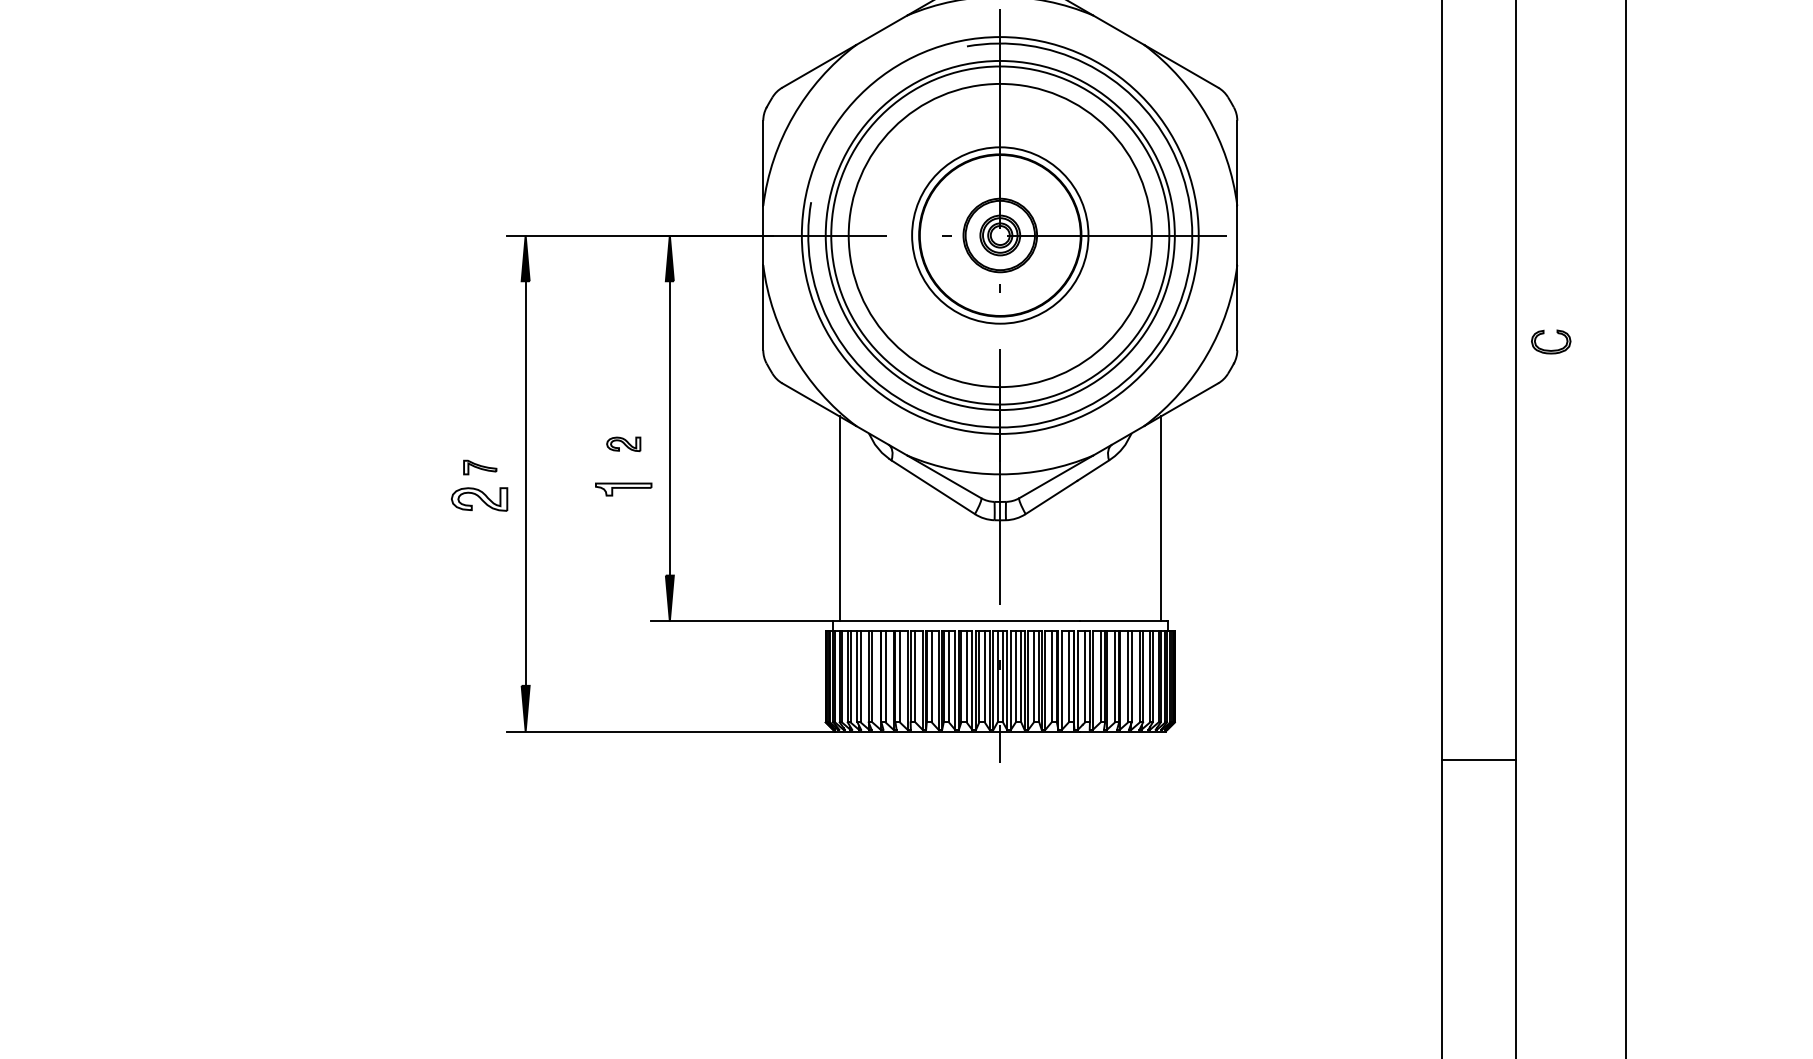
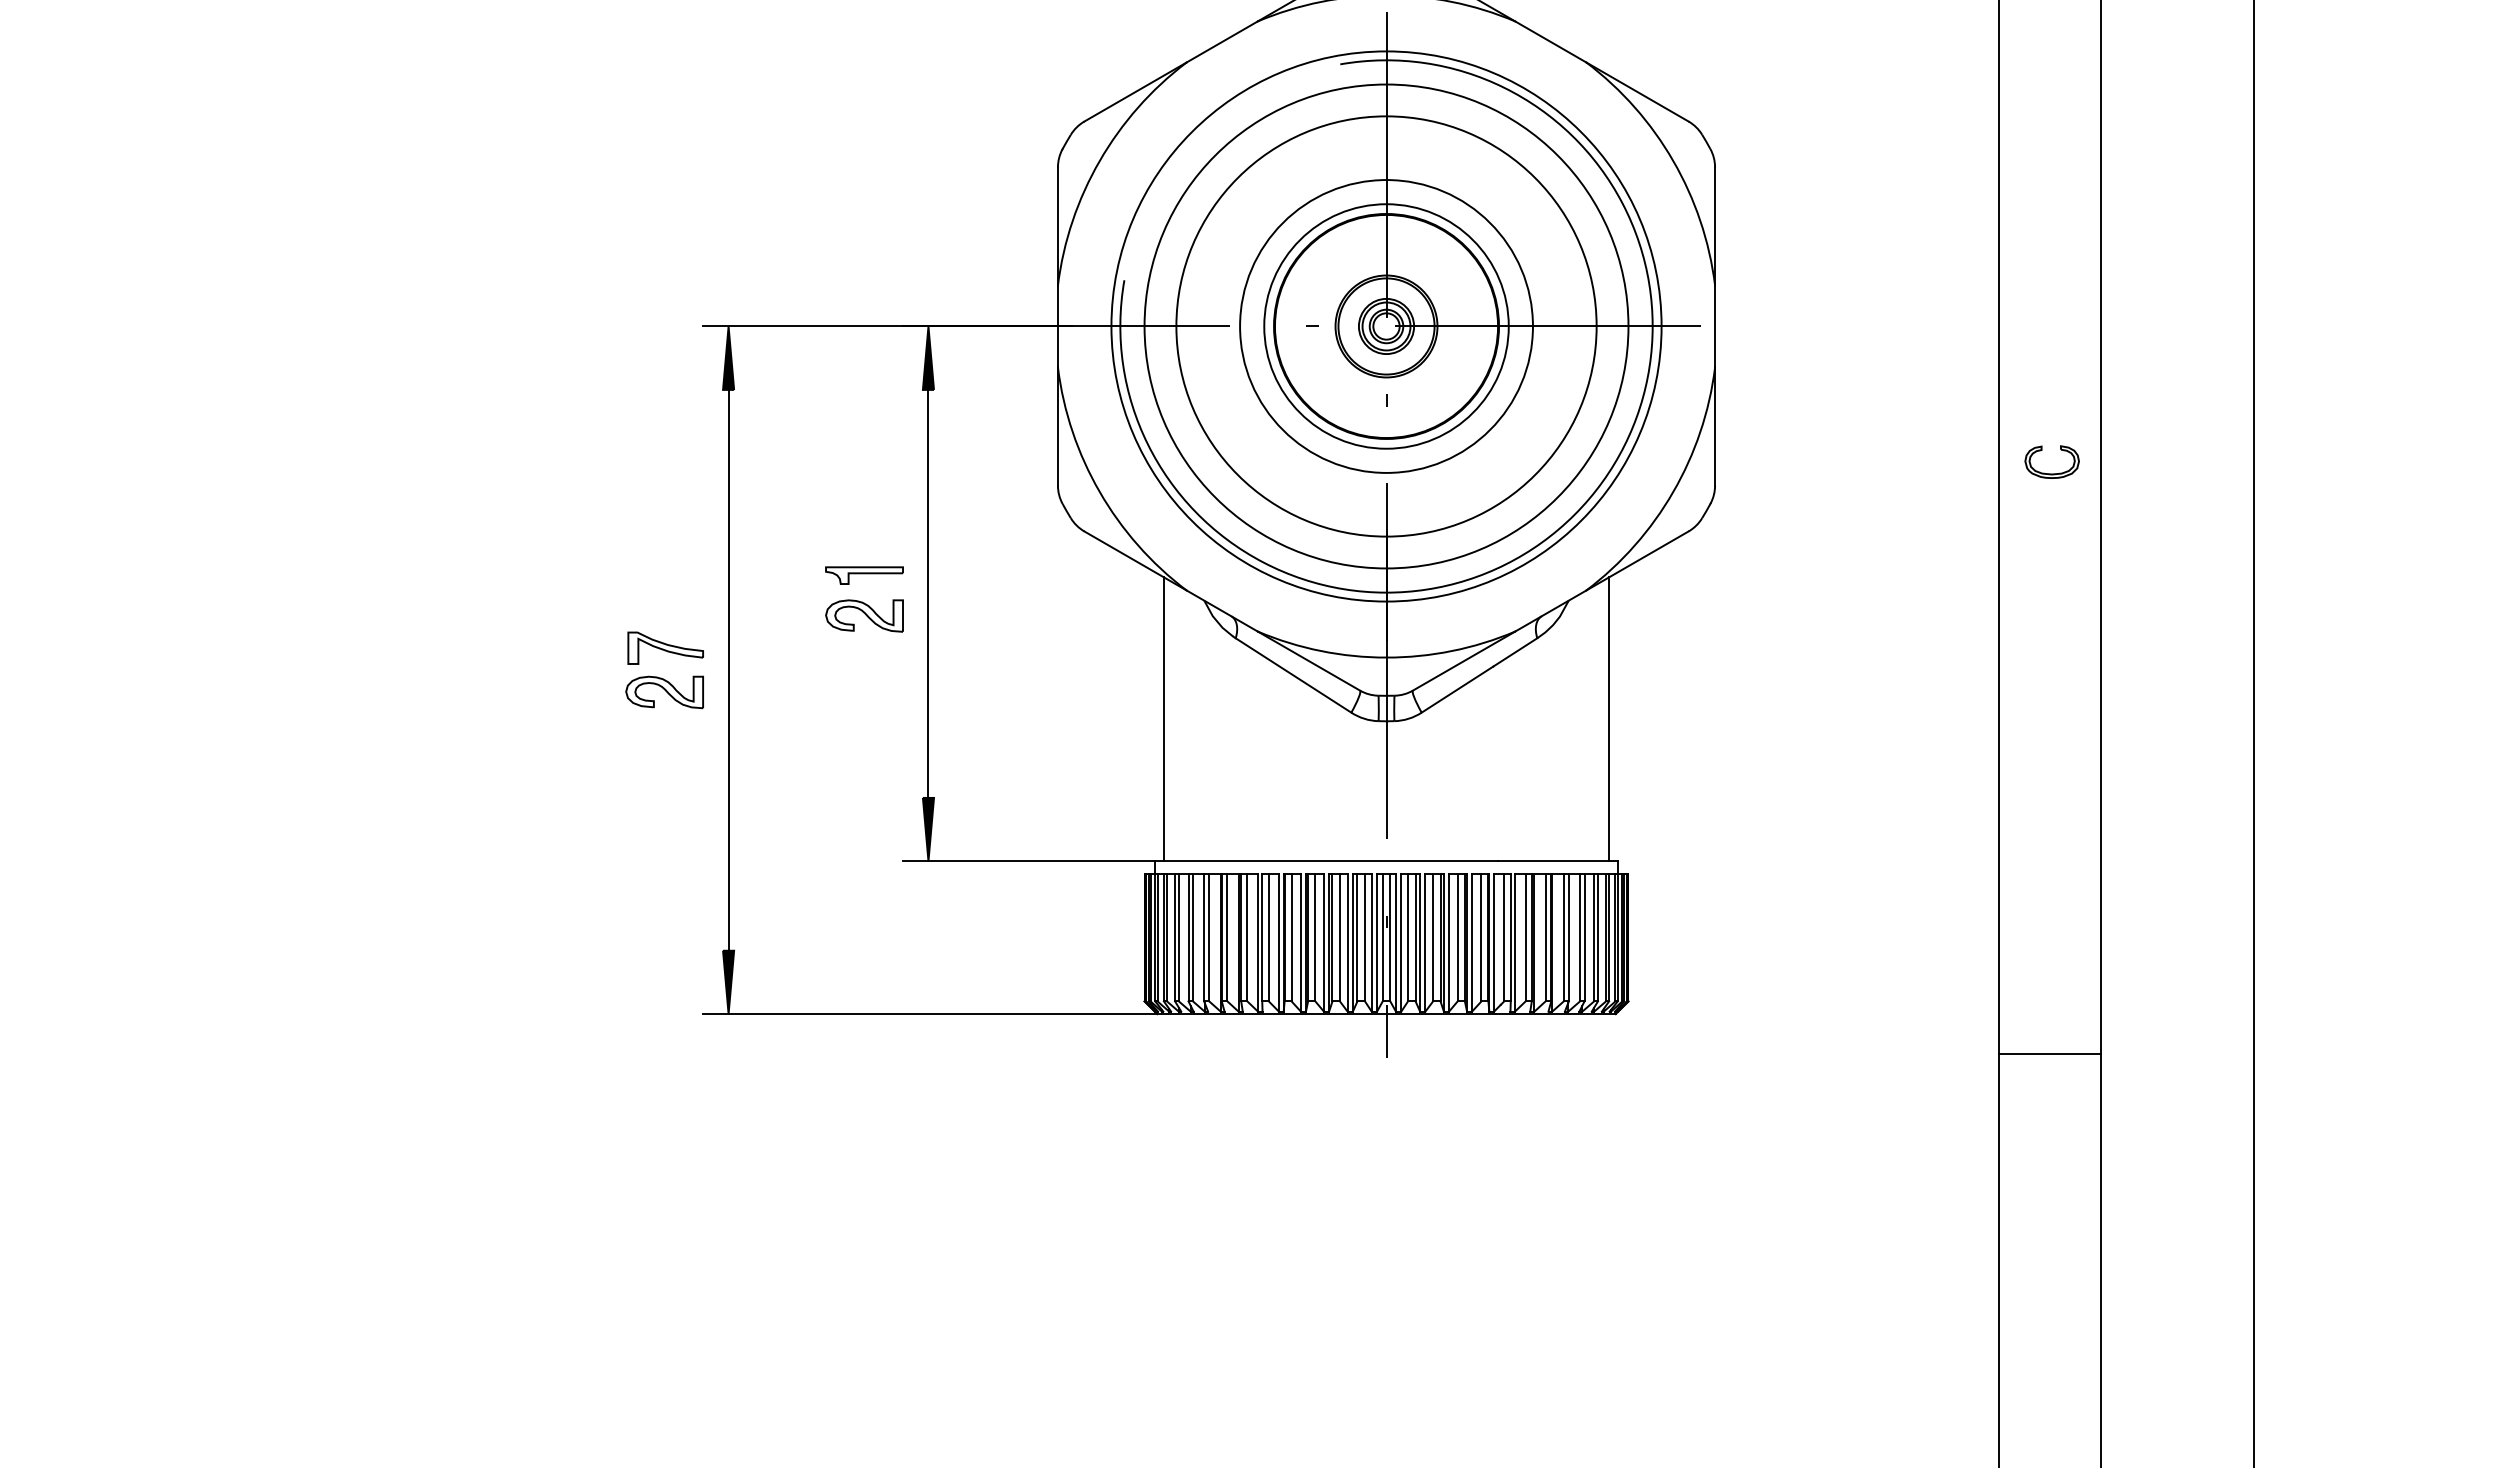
circle: (1000, 235) -> (1386, 326), size x0.62
part: (1550, 350) -> (2051, 473), moved
part: (623, 444) -> (864, 615), size x1.67
part: (480, 467) -> (665, 647), size x1.67
part: (623, 489) -> (864, 575), moved

